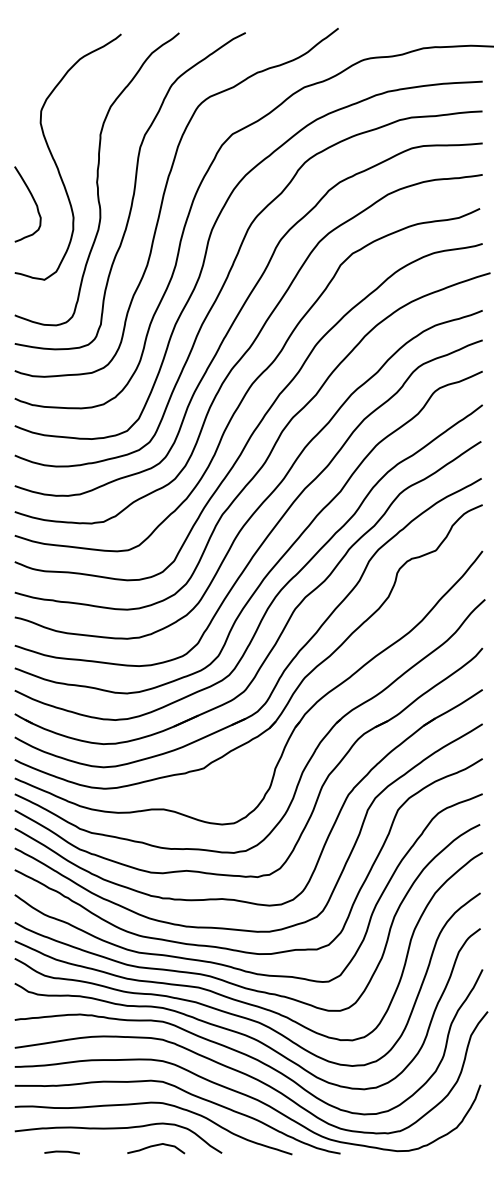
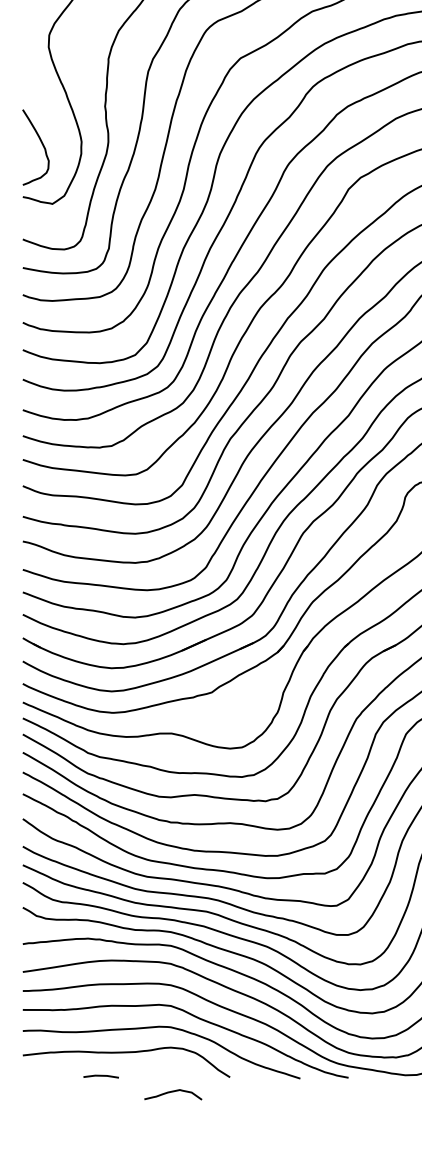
curve: (33, 201) -> (41, 144), moved
curve: (156, 1146) -> (173, 1092), moved
line: (61, 1152) -> (100, 1076), moved

